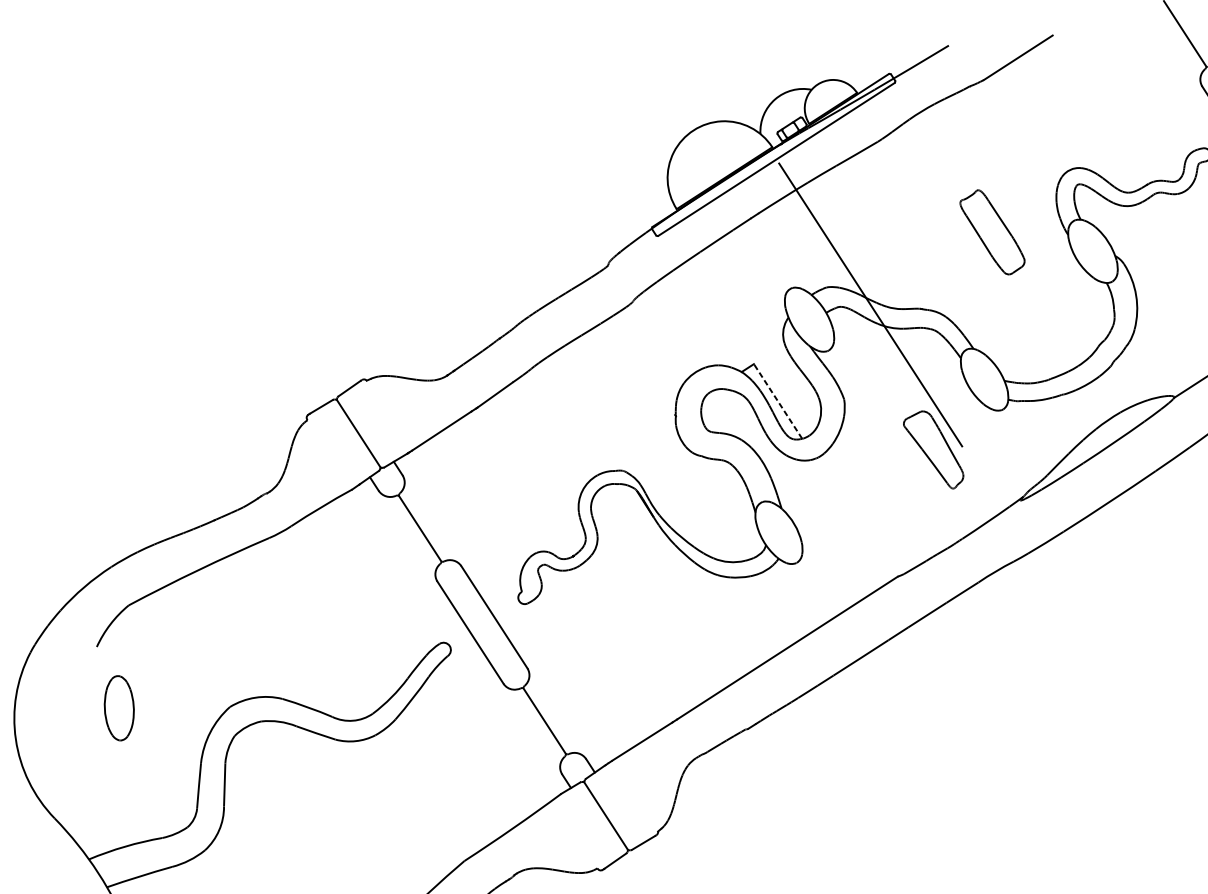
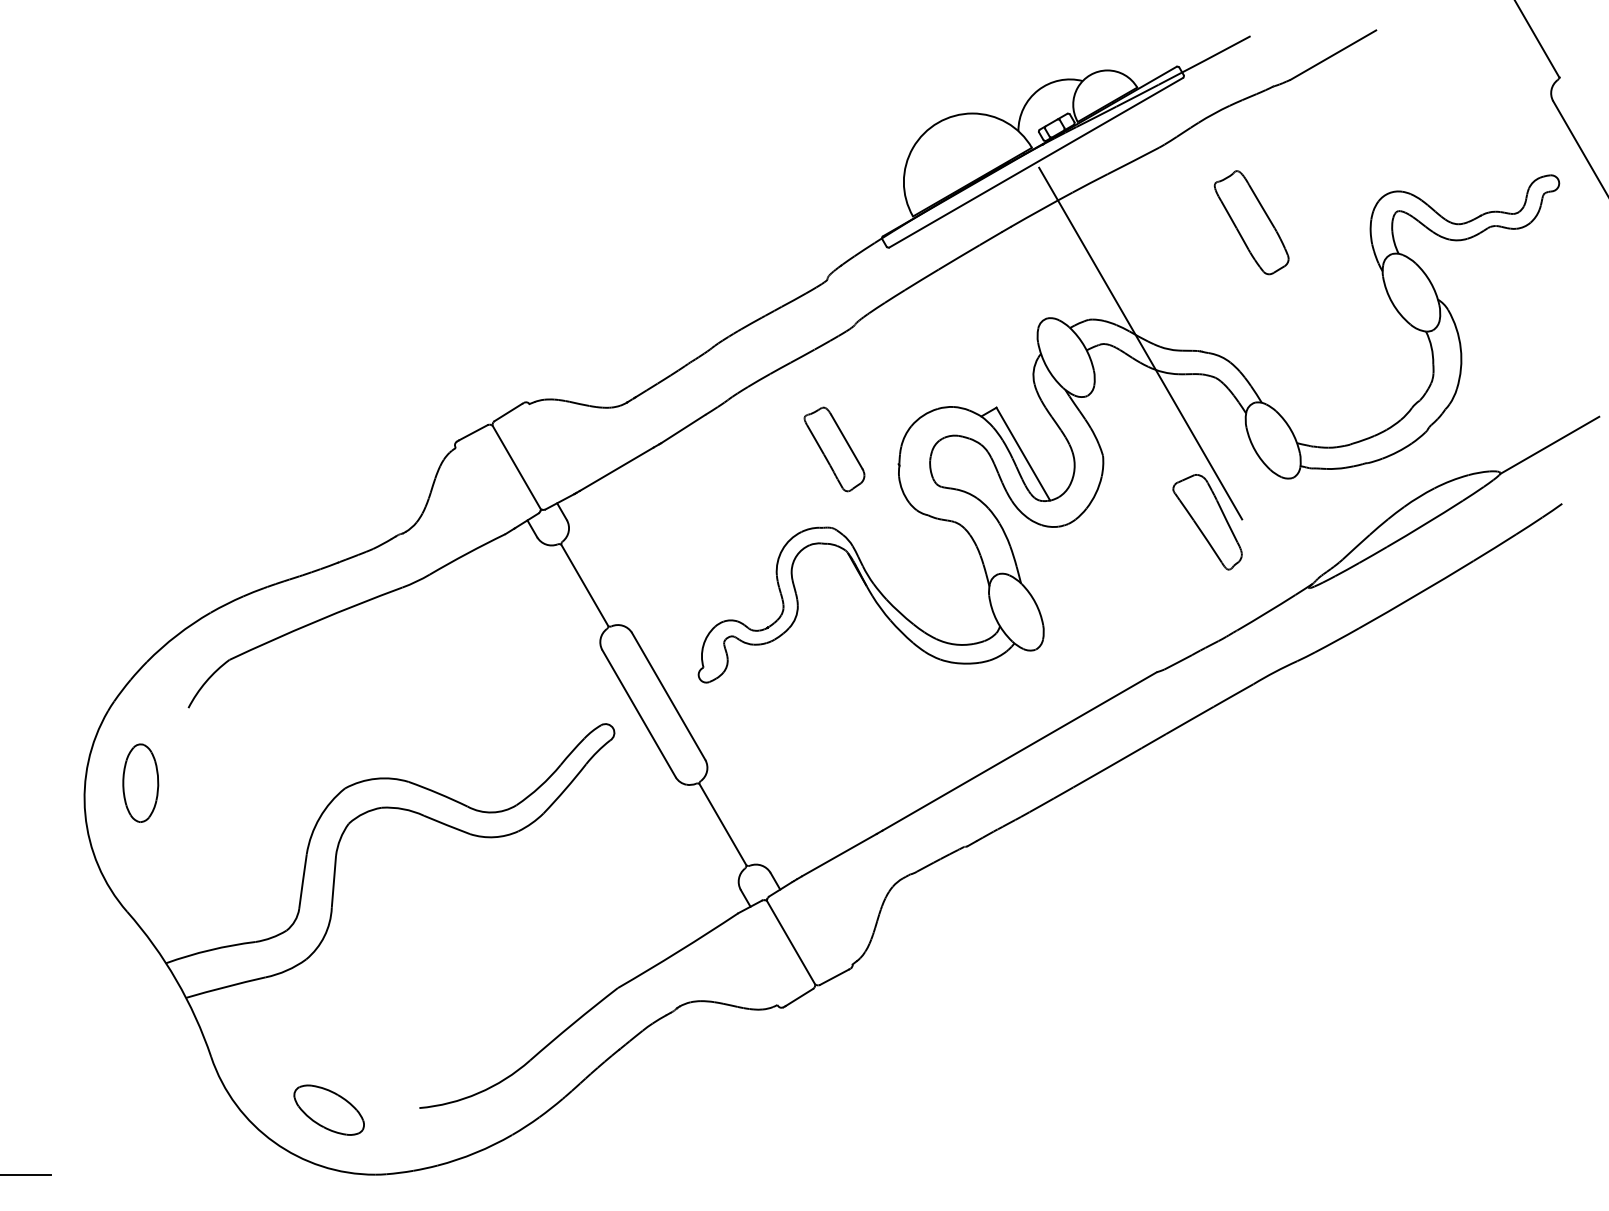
part: (992, 232) -> (1251, 222), moved
line: (778, 401) -> (1023, 454), dashed -> solid
part: (621, 405) -> (834, 449), added
part: (119, 707) -> (140, 782), moved

